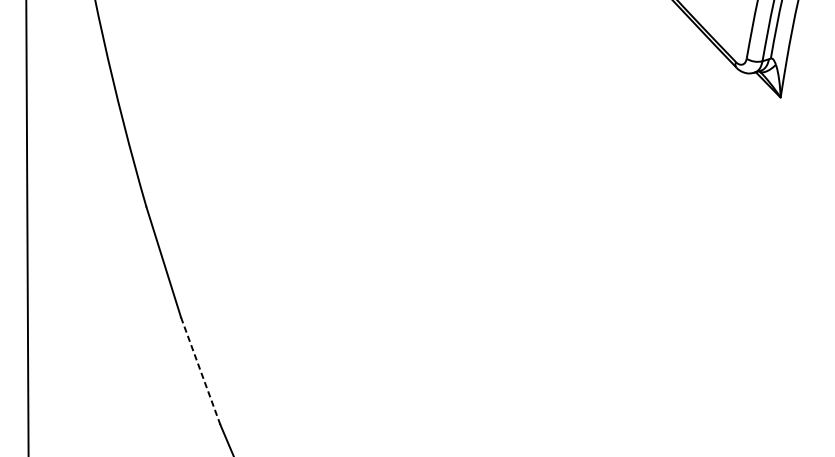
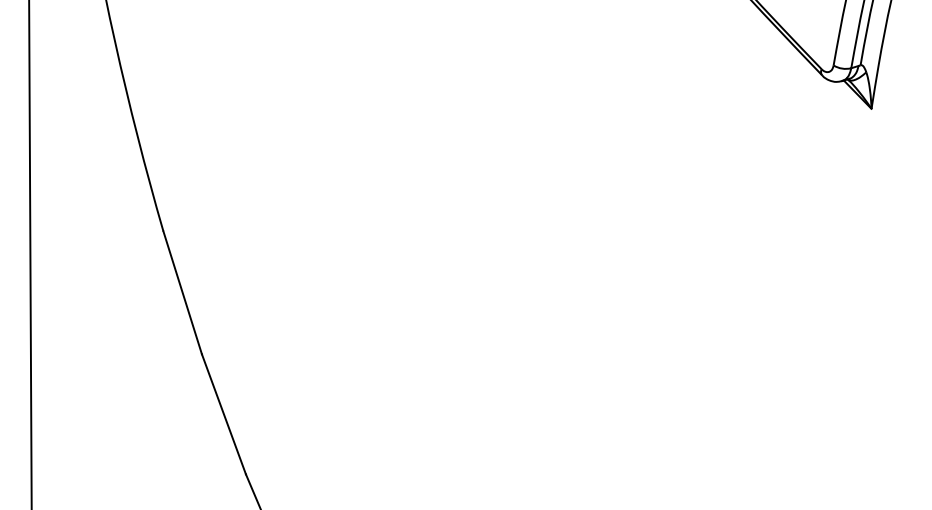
line: (200, 371) -> (223, 414), dashed -> solid

